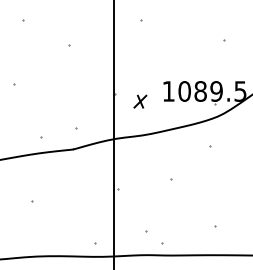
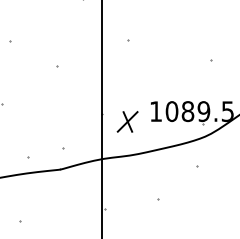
part: (140, 101) -> (127, 121), size x1.67

